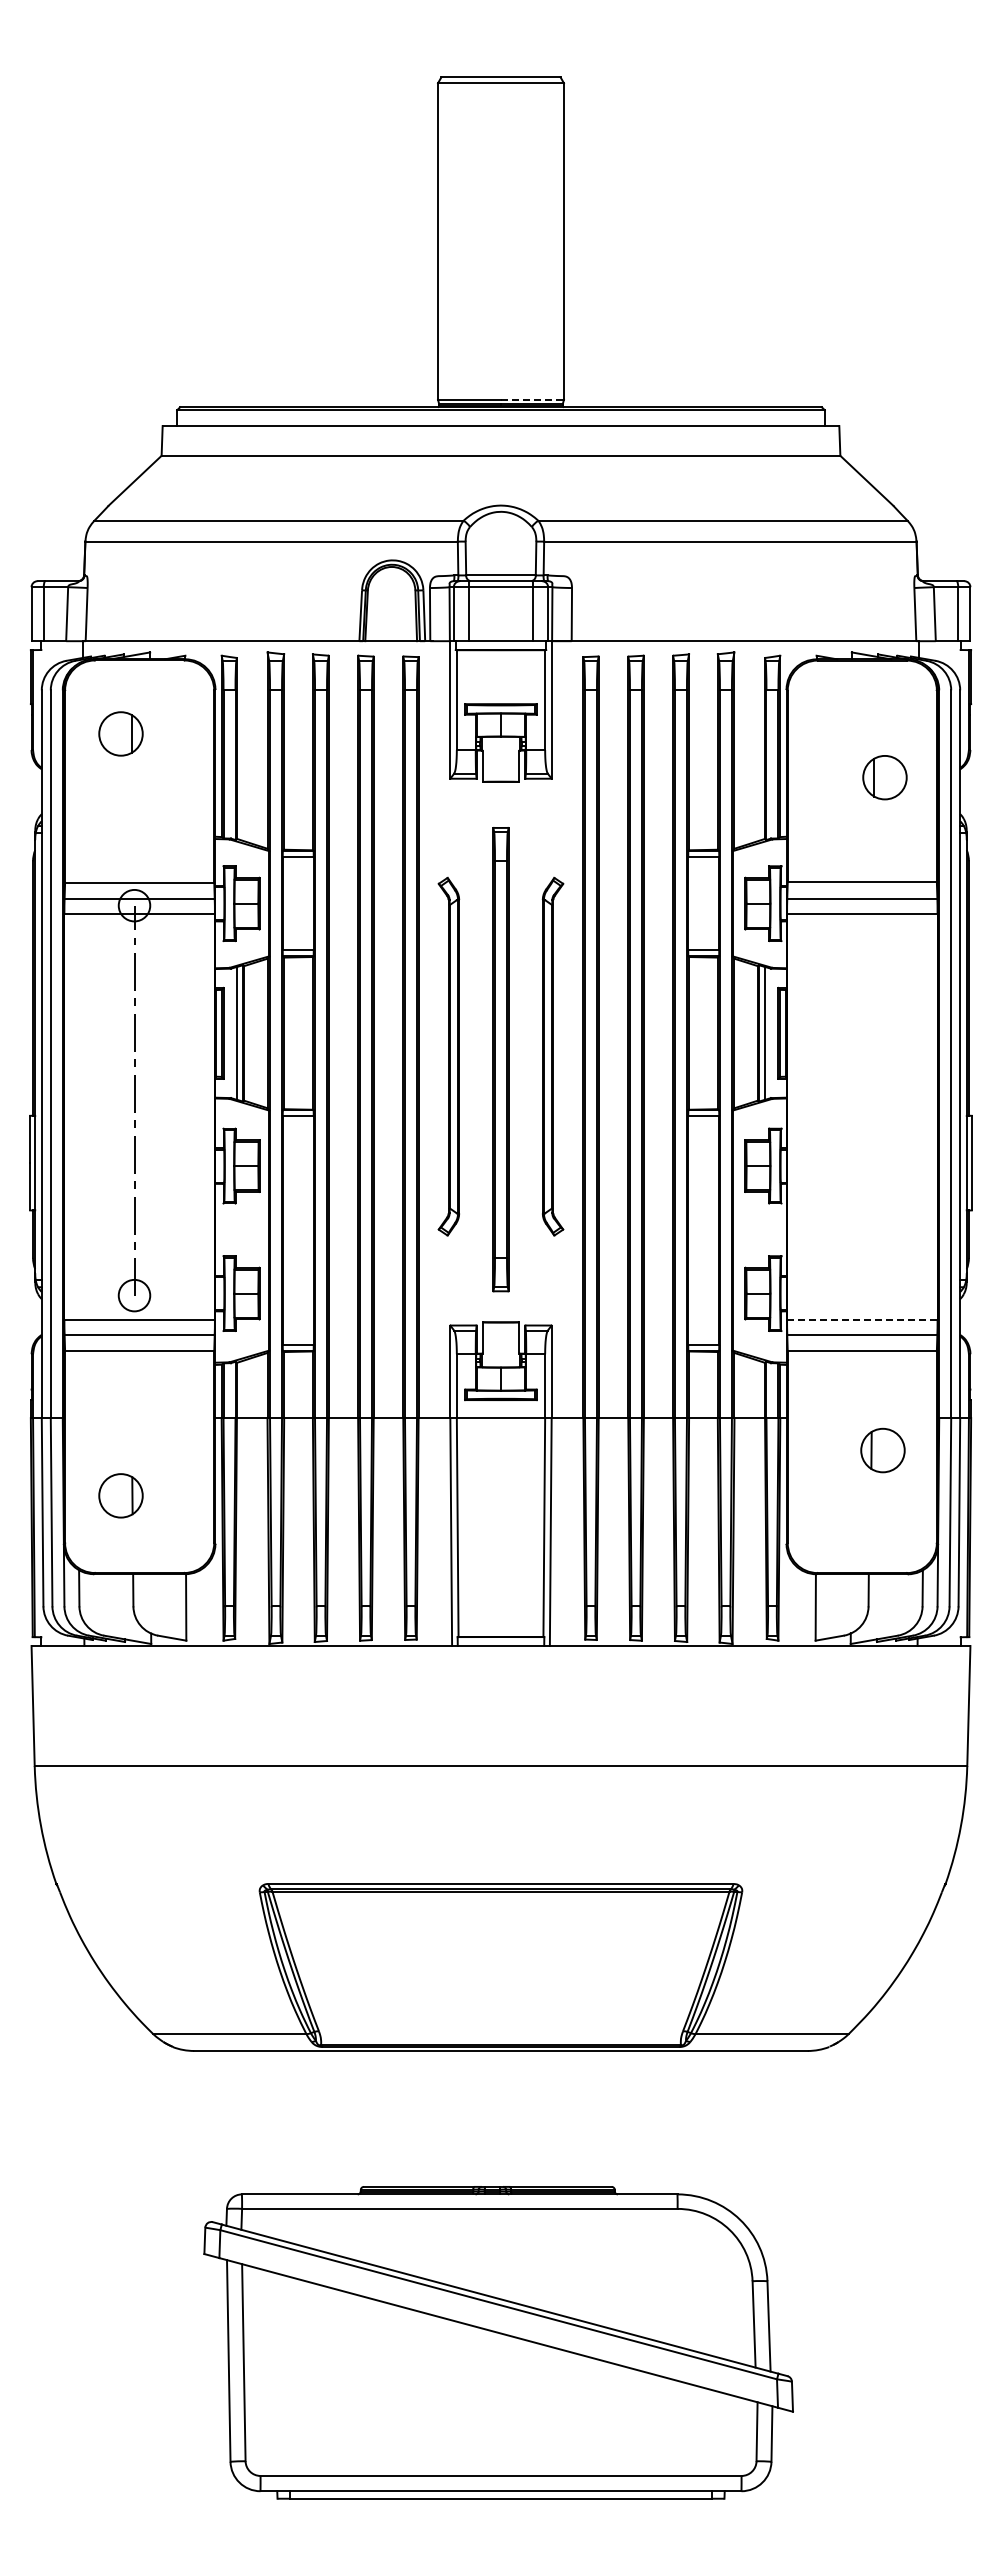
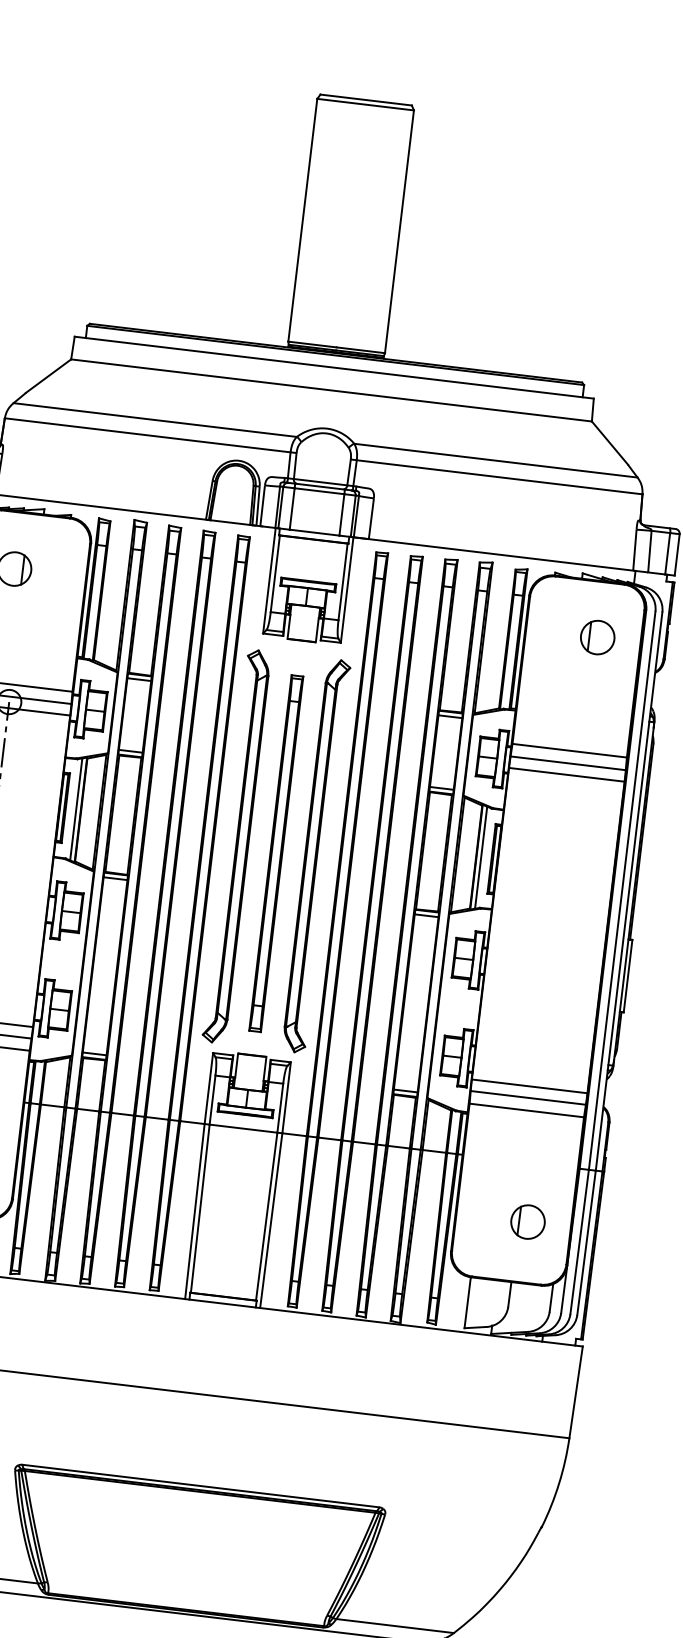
line: (532, 399) -> (360, 350), dashed -> solid
part: (884, 777) -> (597, 637), moved
part: (448, 1056) -> (236, 846), size x1.43
part: (552, 1056) -> (316, 855), size x1.43
line: (862, 1319) -> (529, 1086), dashed -> solid
part: (882, 1450) -> (527, 1222), moved

